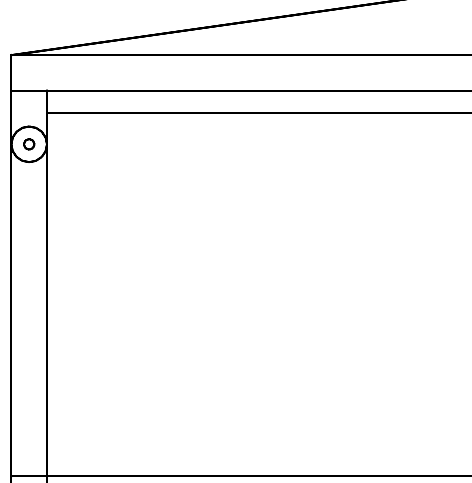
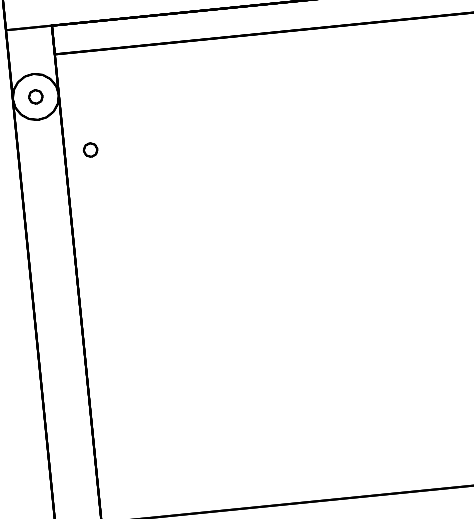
part: (67, 189) -> (91, 150), added

